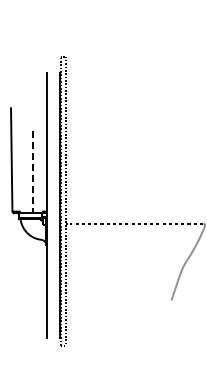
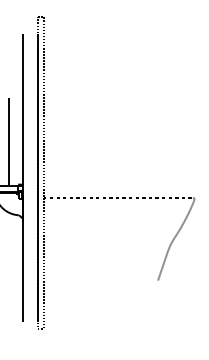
line: (33, 171) -> (8, 141), dashed -> solid

